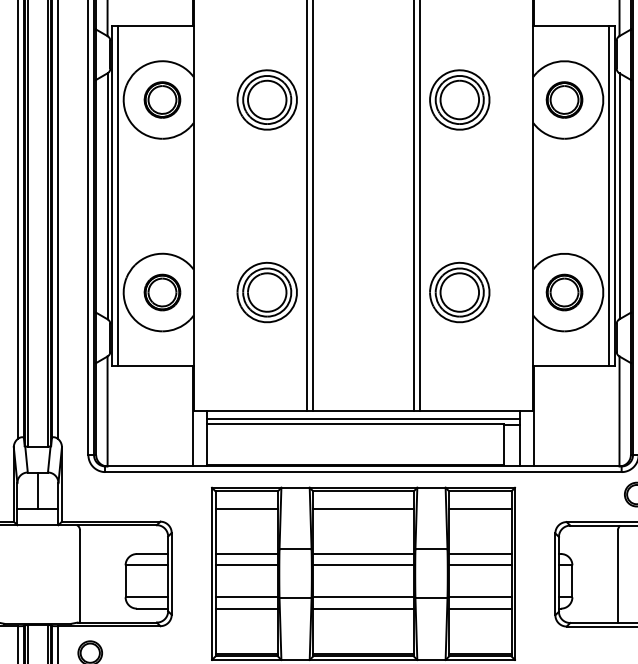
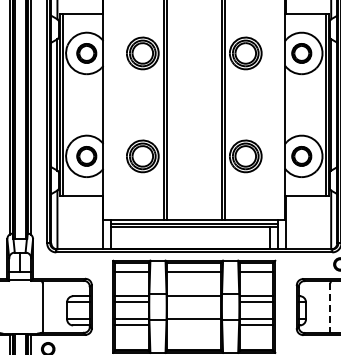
line: (363, 565) -> (194, 302), removed
line: (618, 576) -> (330, 308), solid -> dashed
line: (363, 608) -> (194, 325), removed

